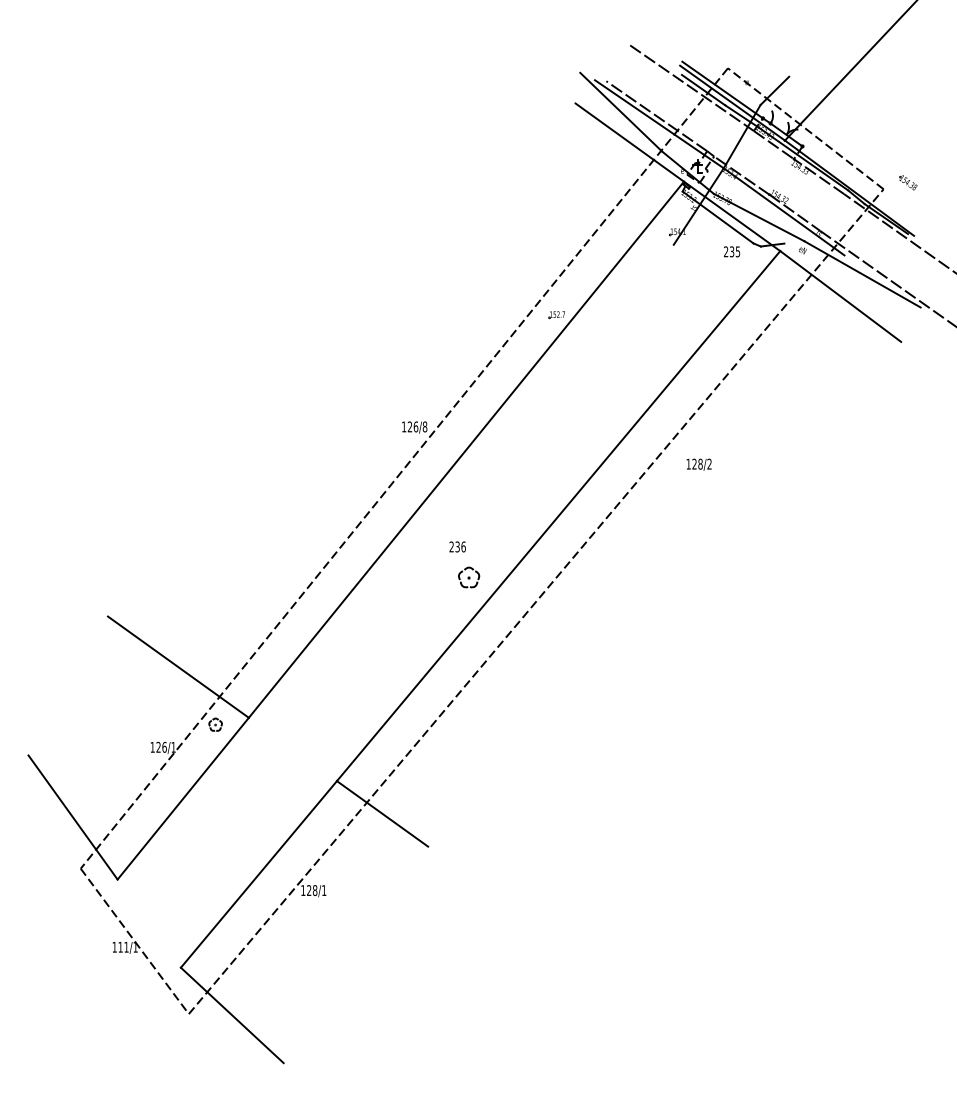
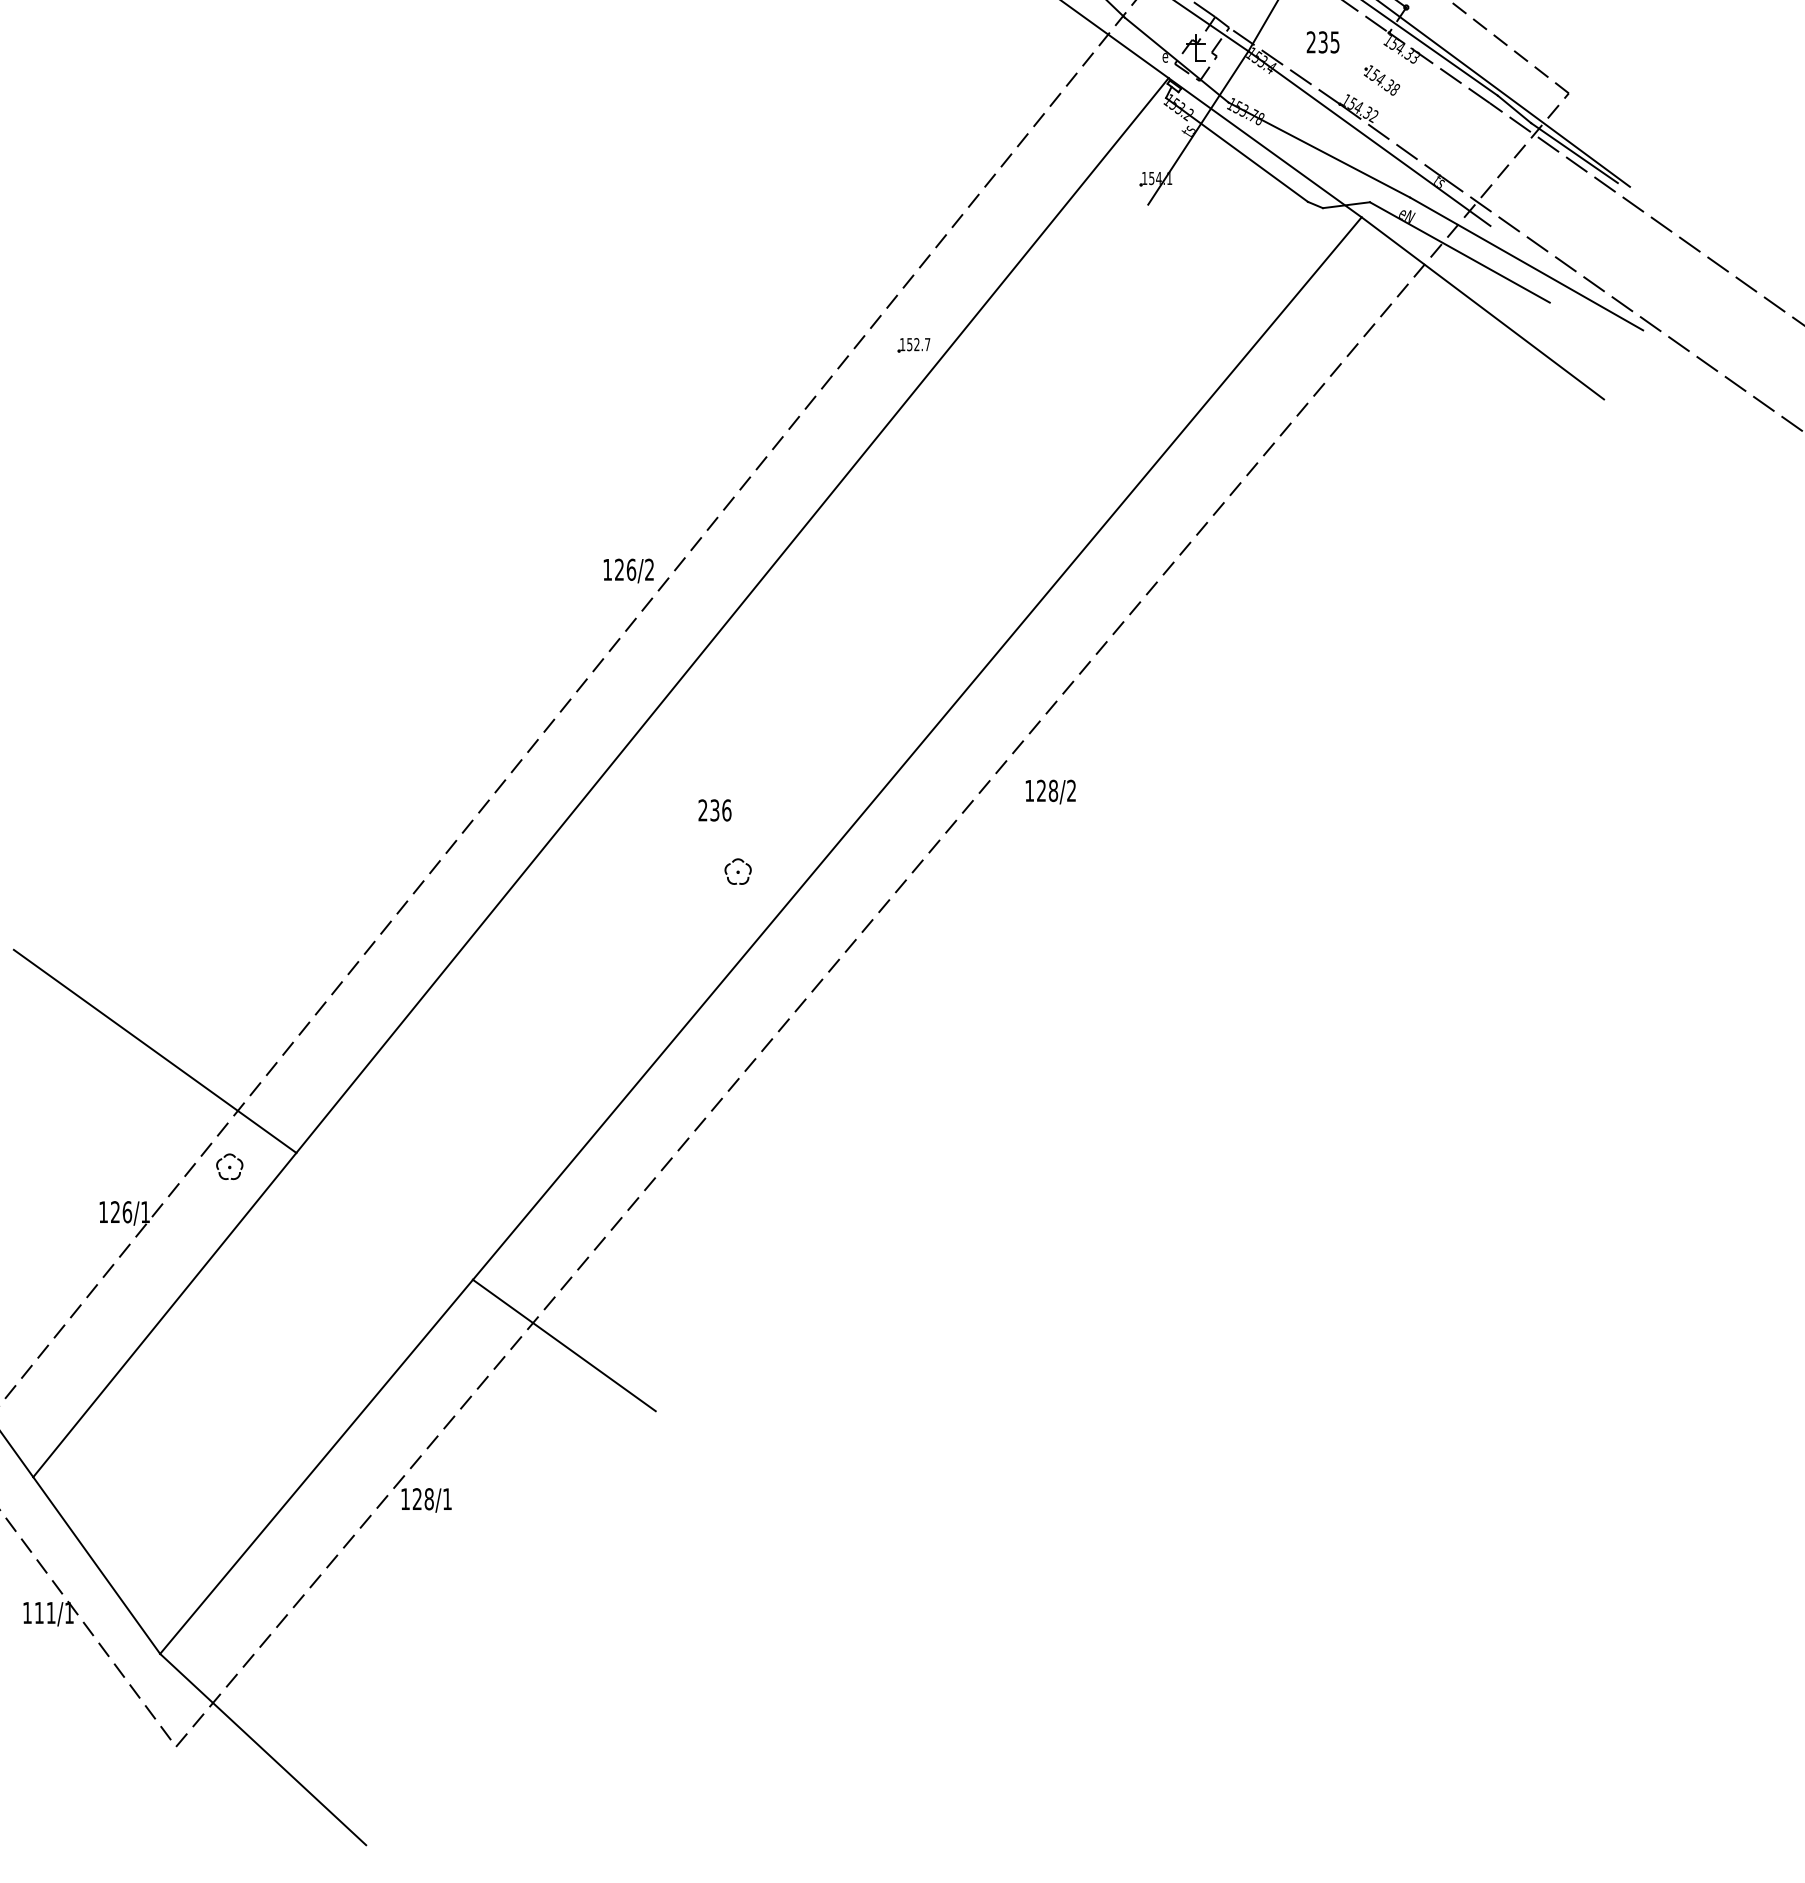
part: (908, 182) -> (1382, 79), moved
text: (732, 251) -> (1324, 41), moved
line: (829, 268) -> (1460, 252), added
text: (424, 426) -> (648, 568), 126/8 -> 126/2
text: (698, 464) -> (1049, 791), moved
part: (469, 577) -> (738, 871), size x0.62
line: (148, 923) -> (95, 1565), added

